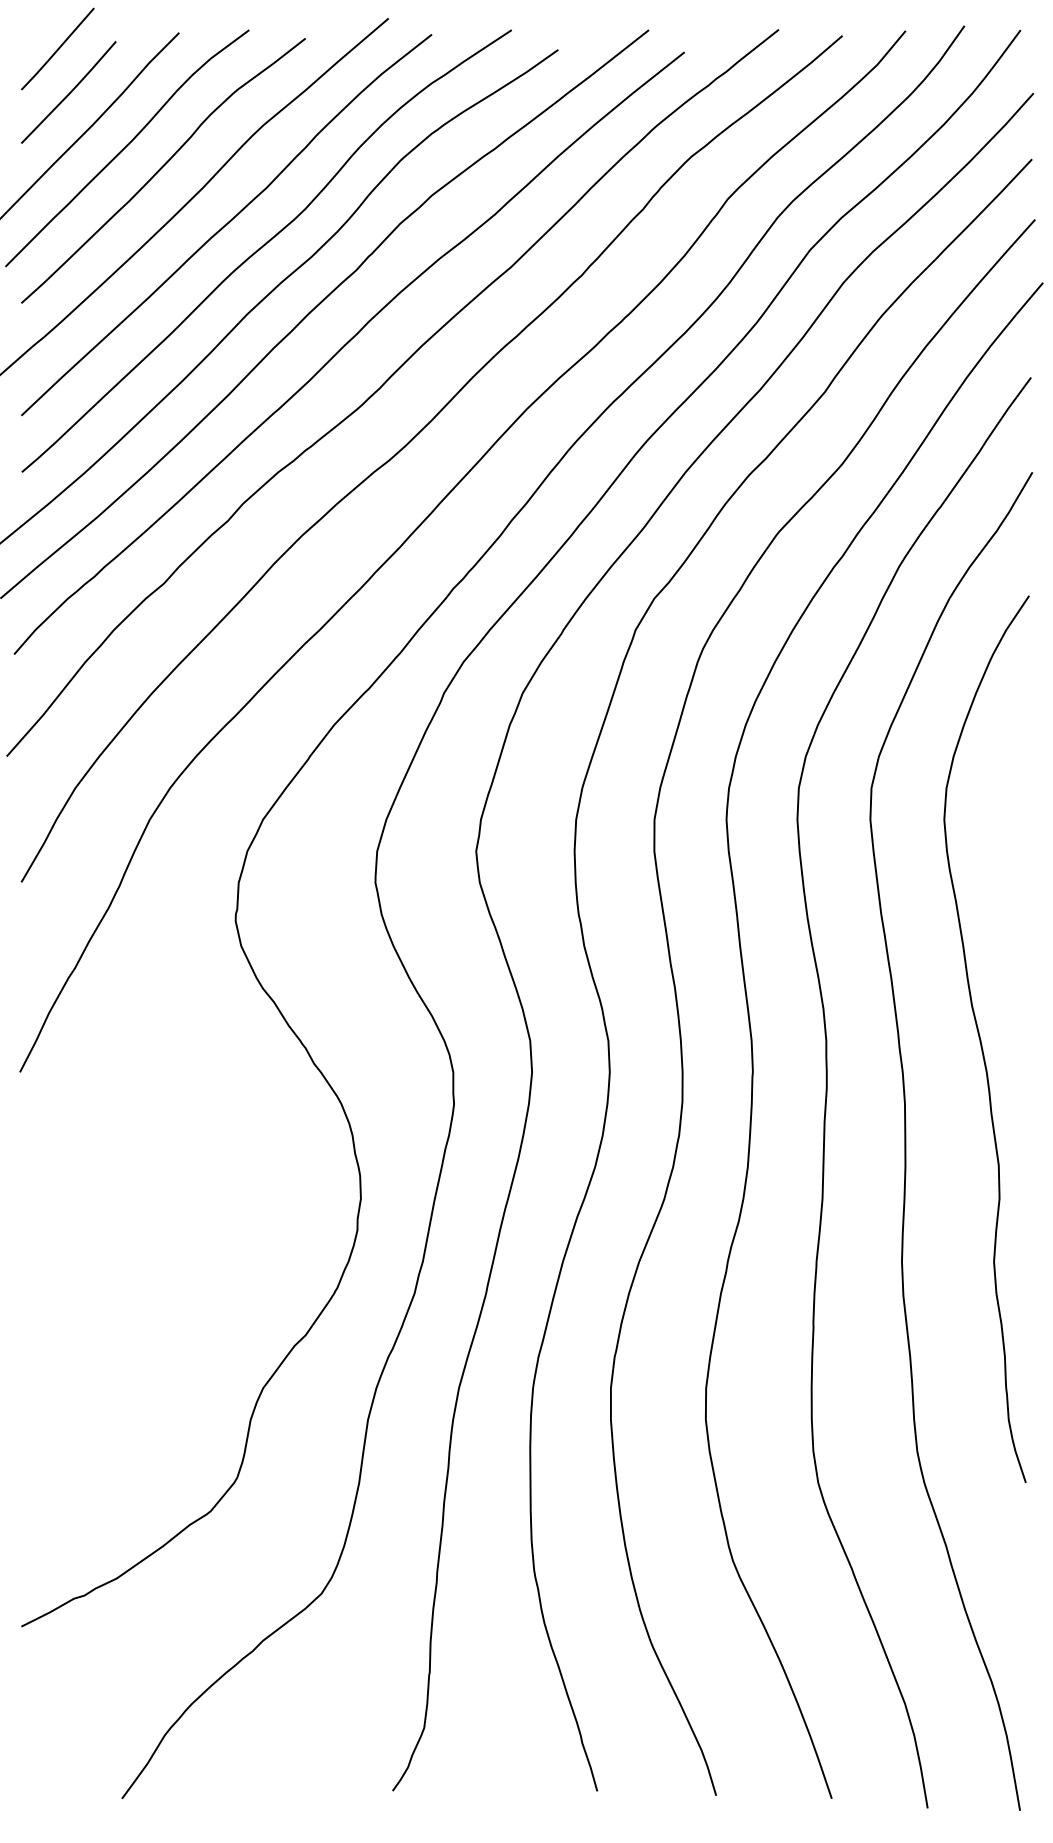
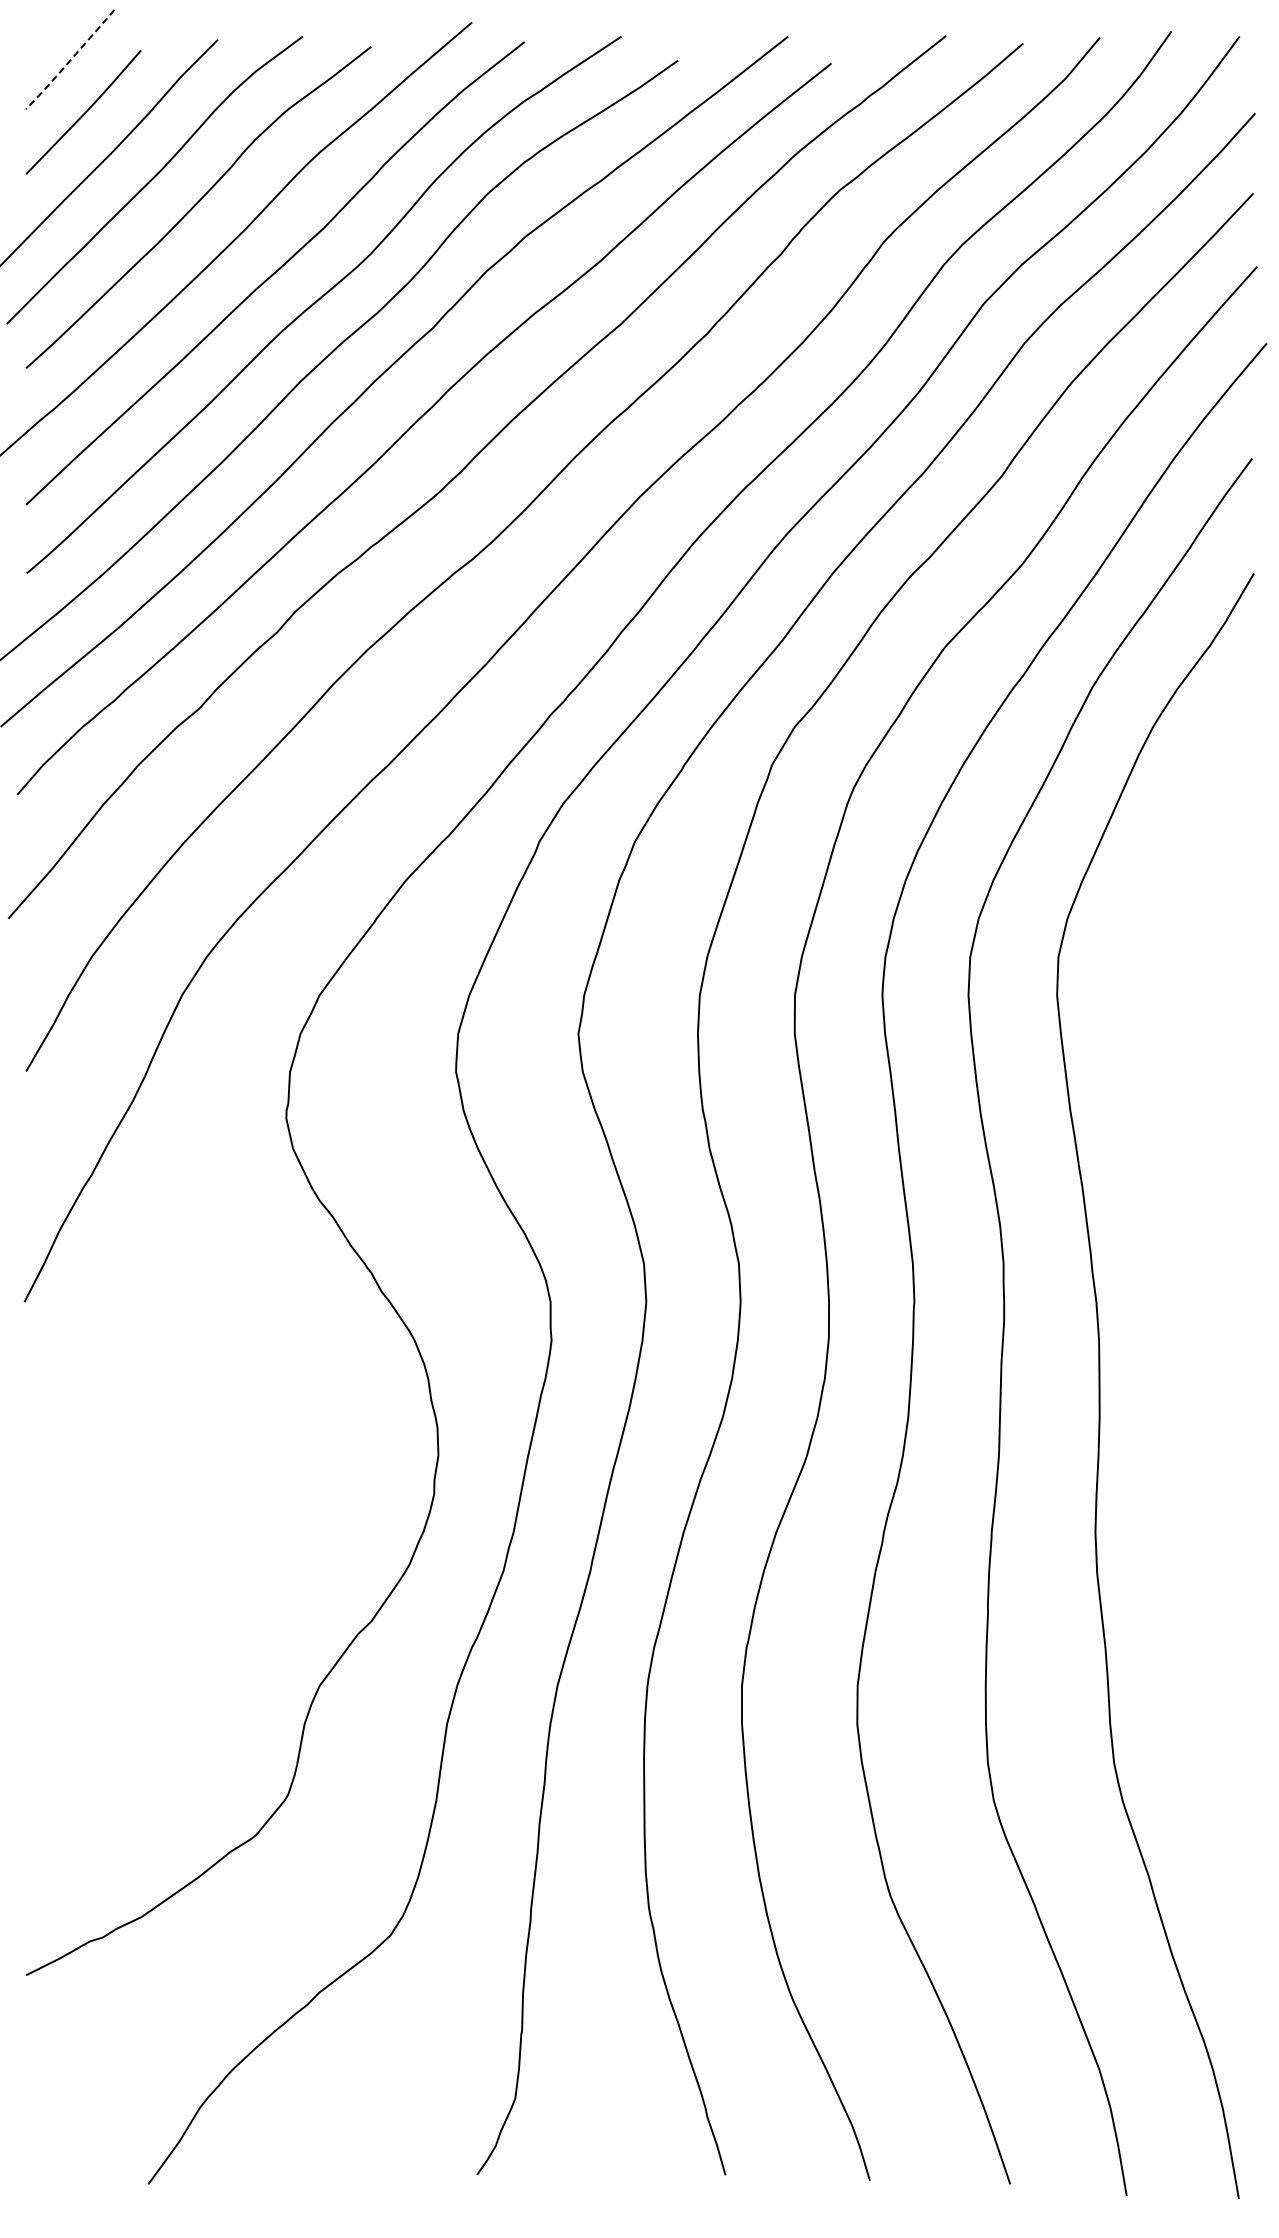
line: (57, 50) -> (69, 61), solid -> dashed
curve: (981, 1038) -> (1191, 1261), removed

